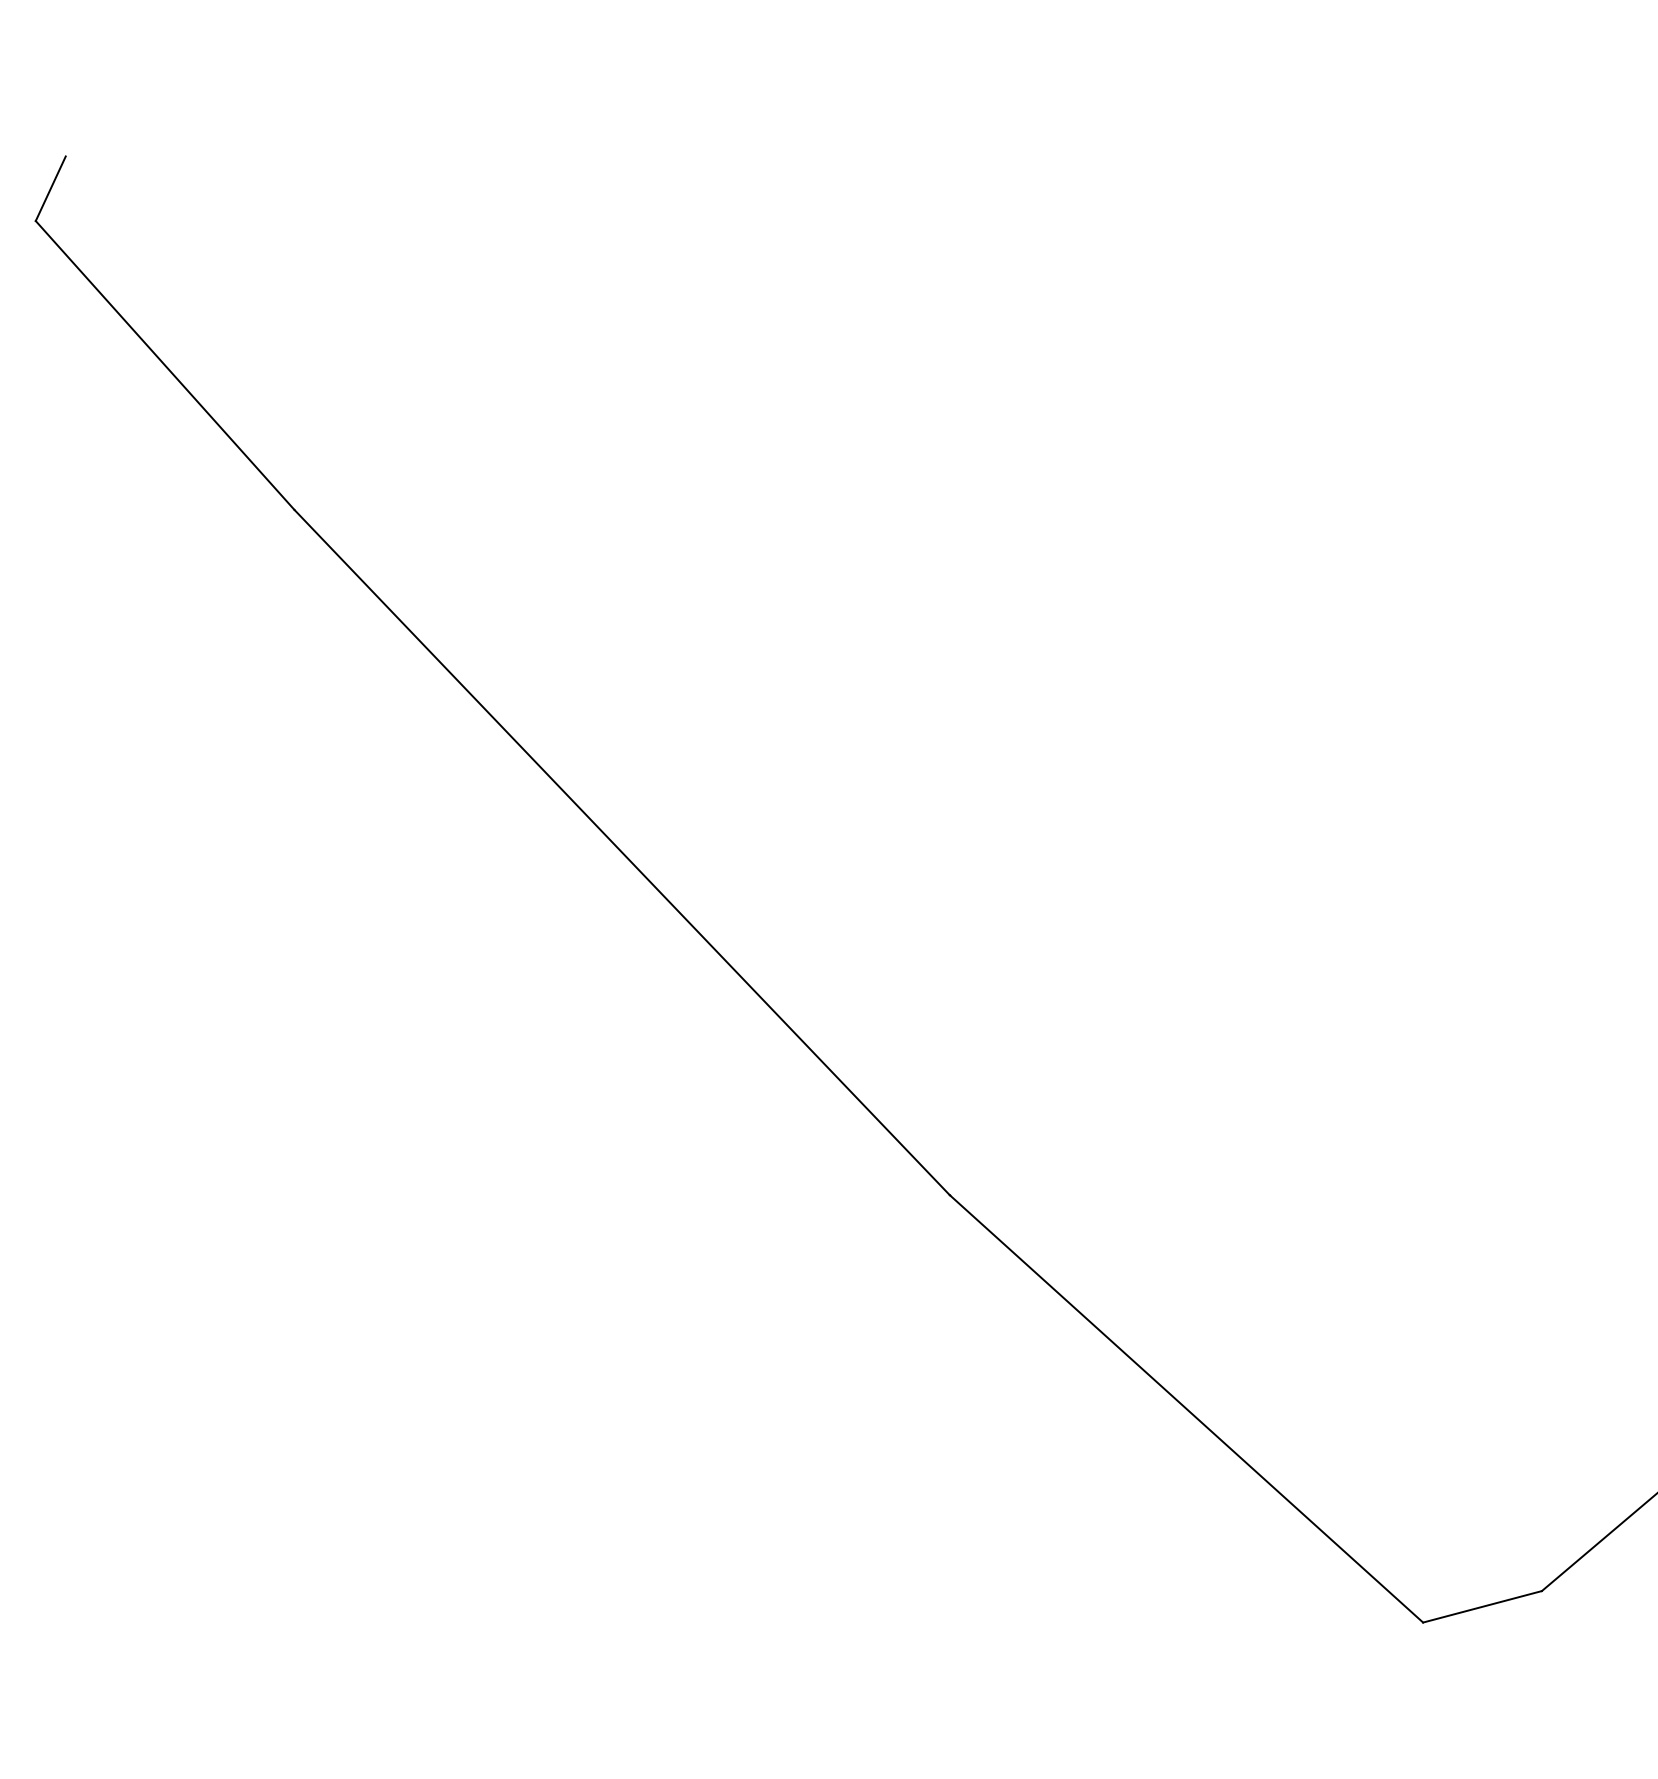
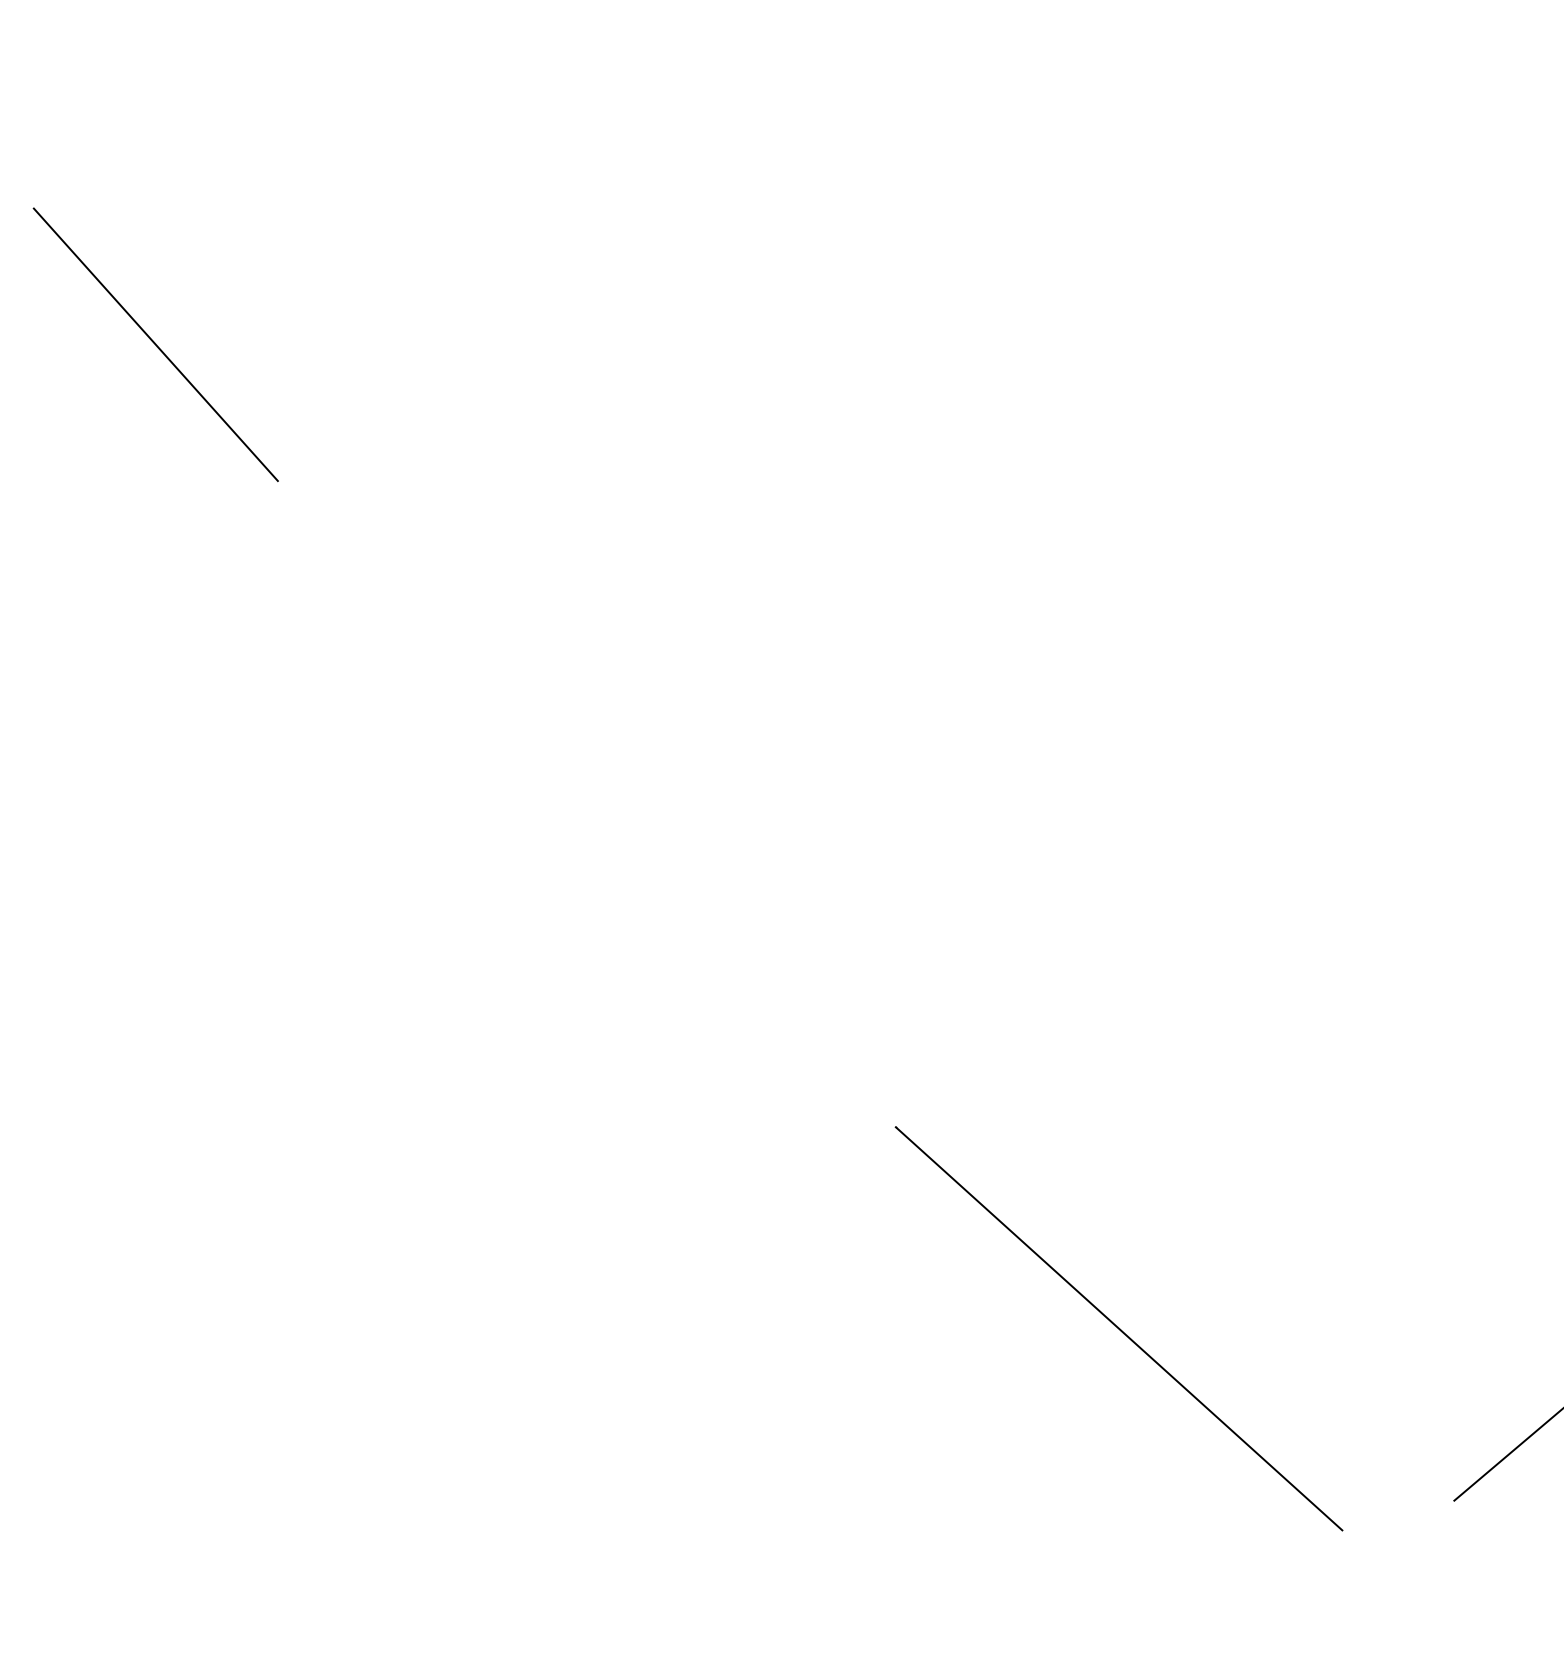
line: (50, 188) -> (47, 177), removed
line: (621, 852) -> (586, 804), removed
line: (1482, 1606) -> (1398, 1515), removed

